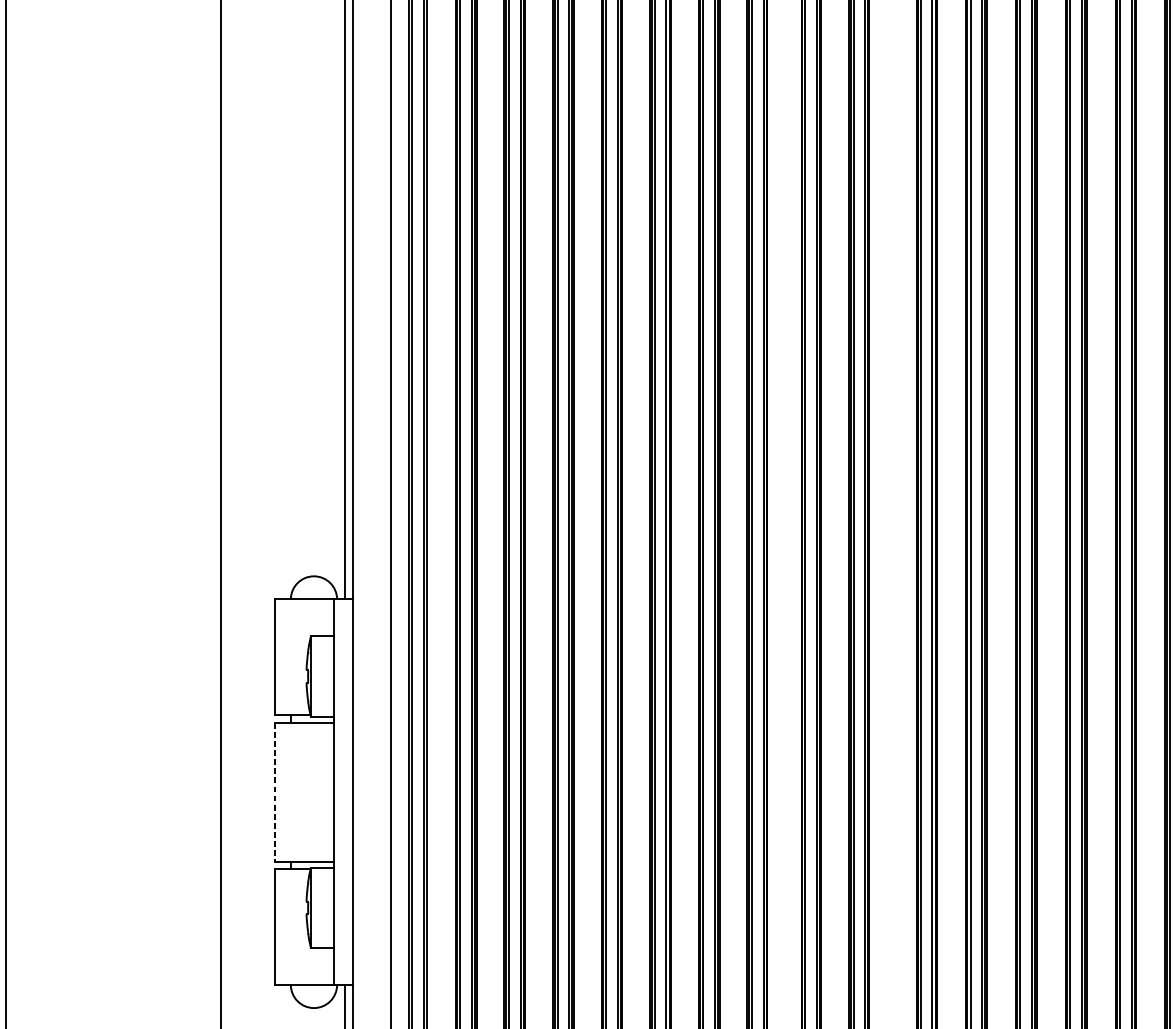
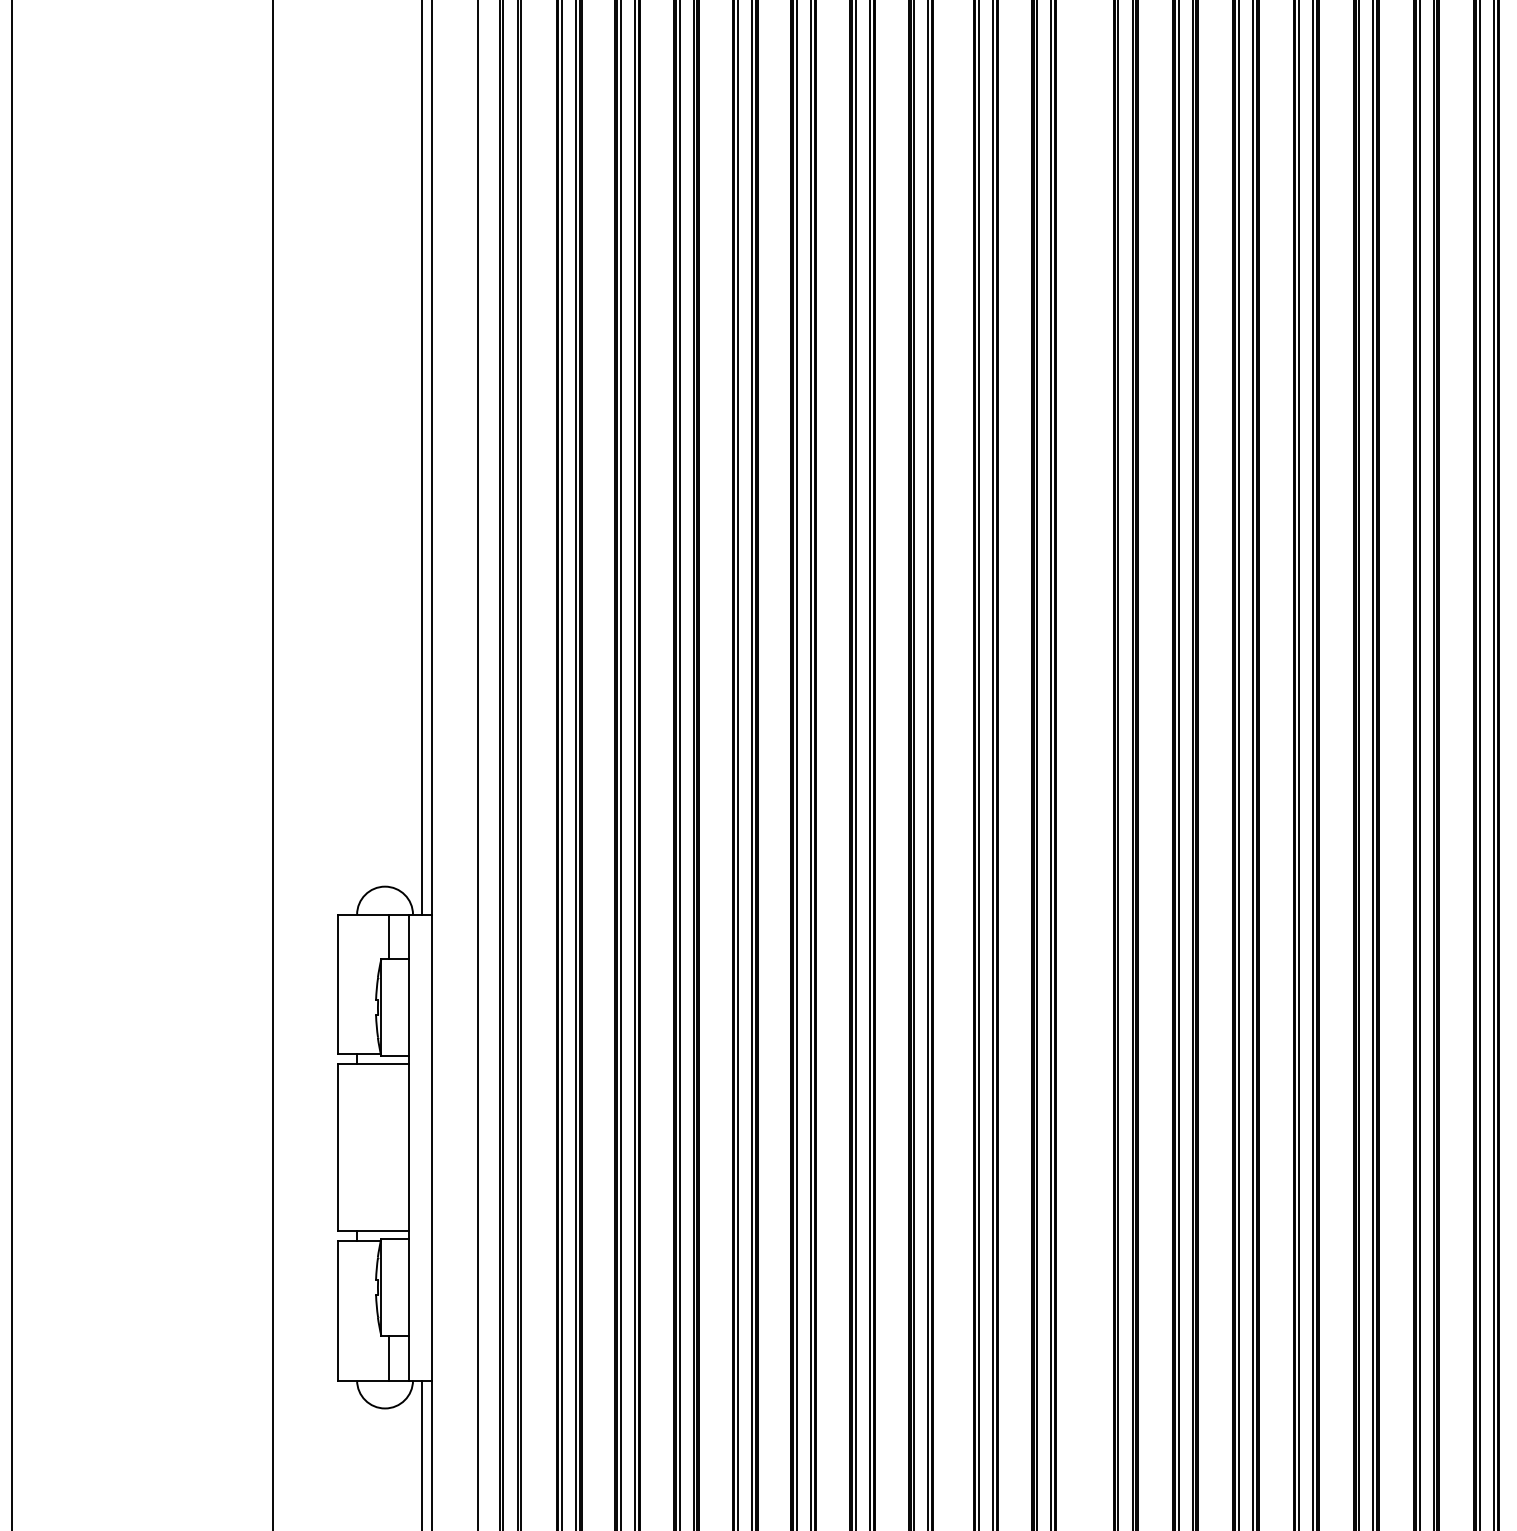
line: (317, 617) -> (389, 936), added
line: (275, 792) -> (338, 1147), dashed -> solid
line: (317, 965) -> (389, 1357), added

